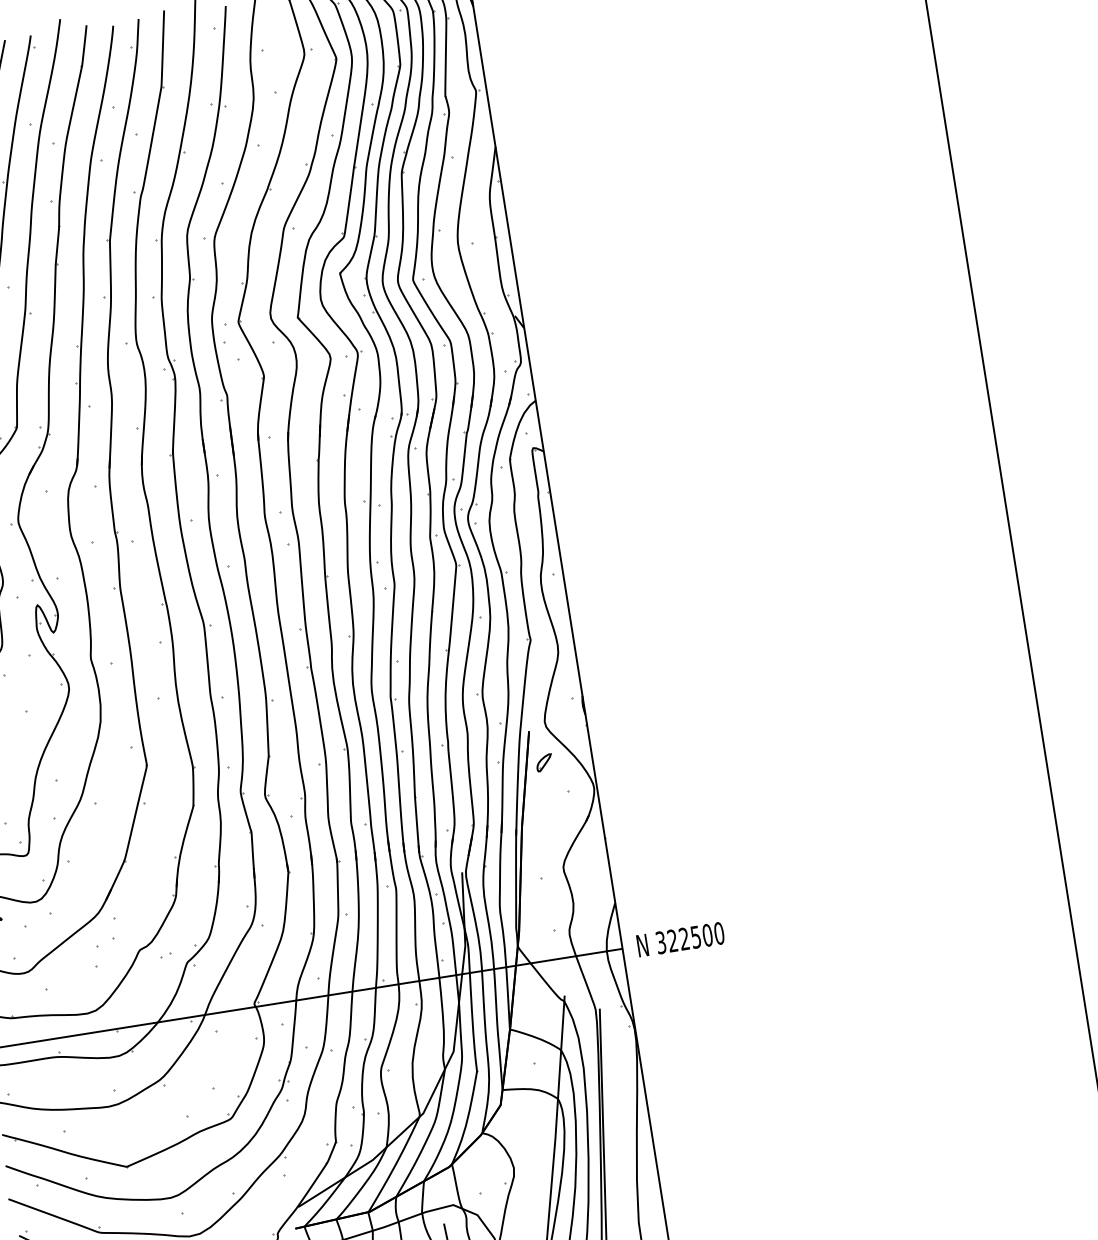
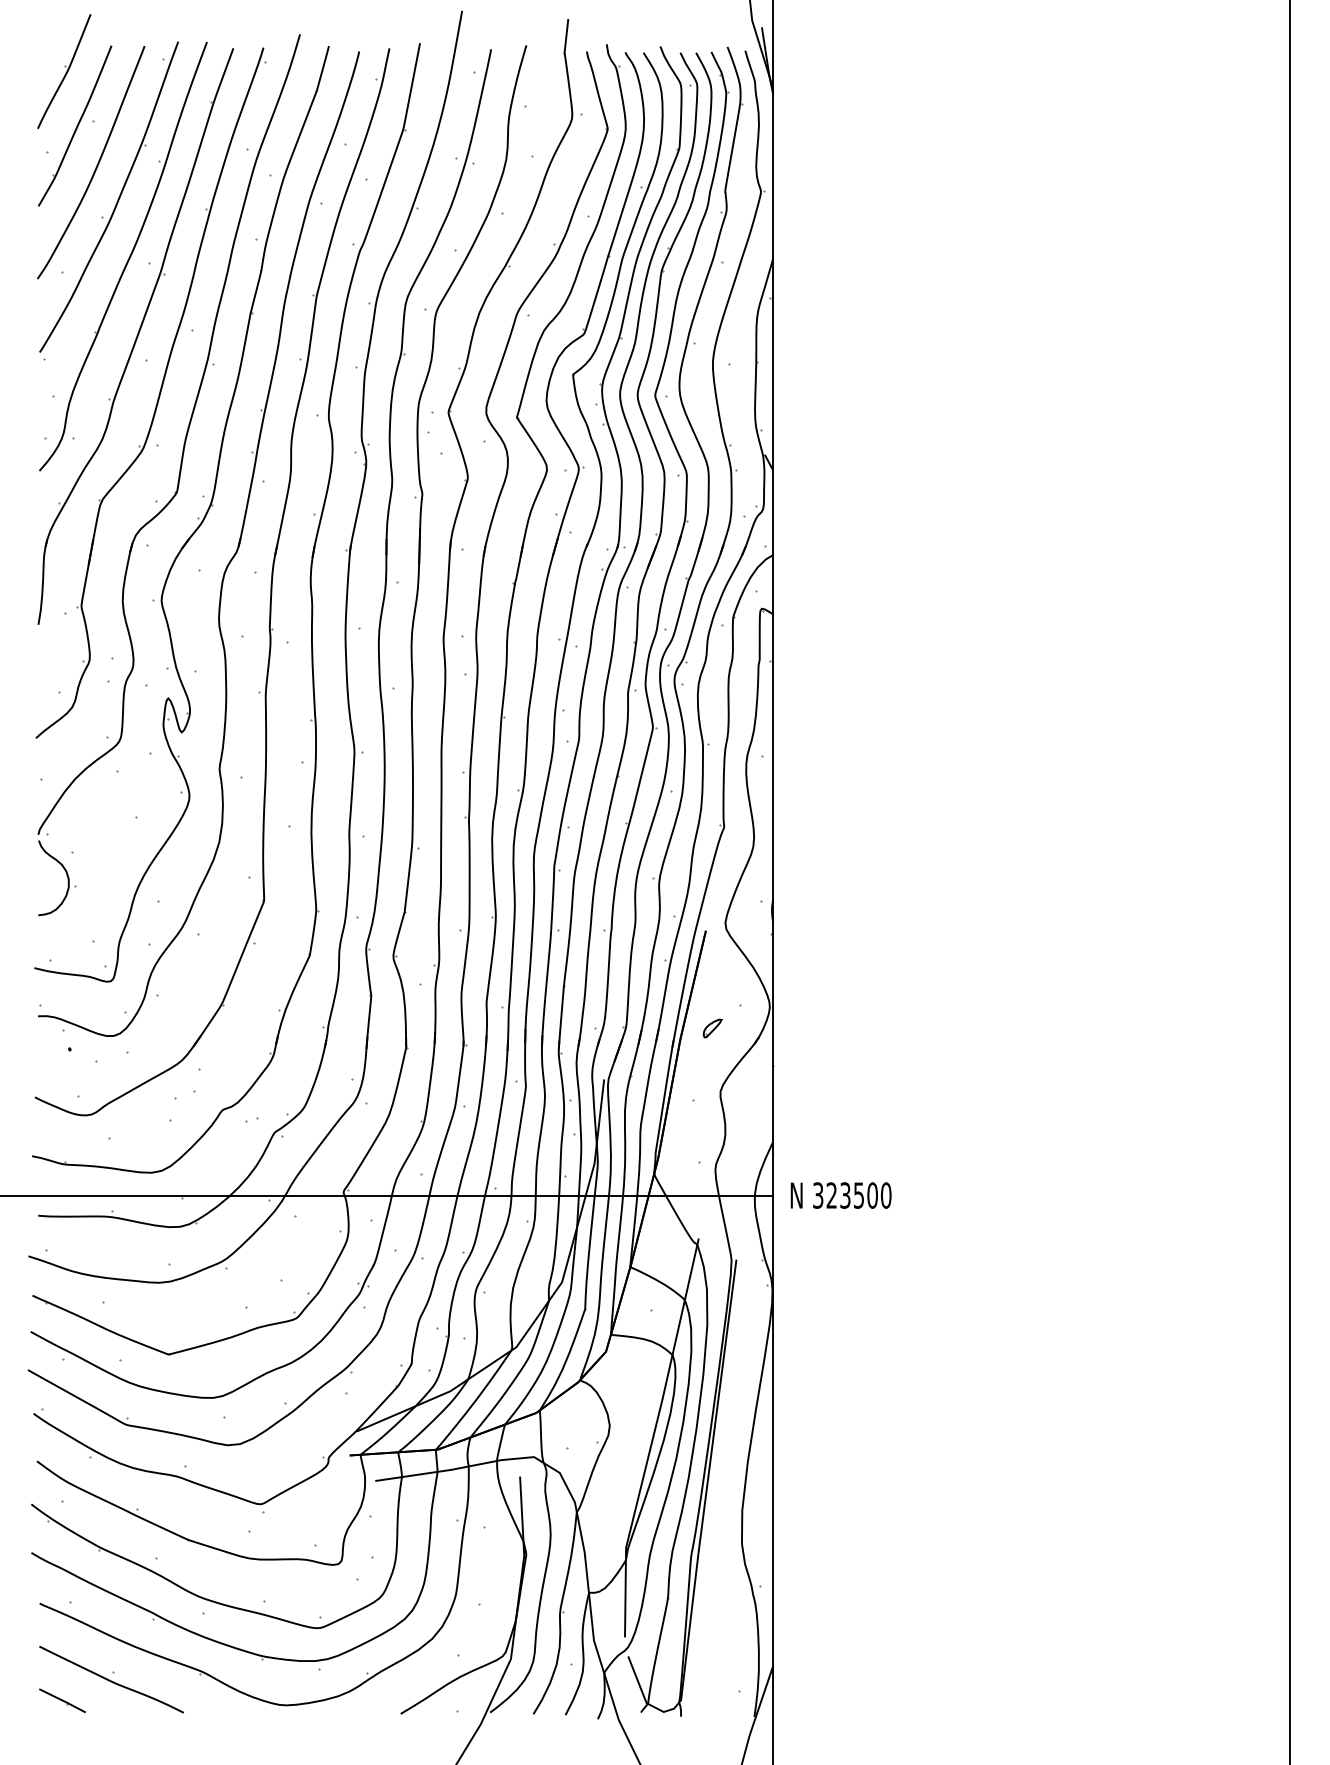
part: (544, 762) -> (712, 1028), moved
text: (684, 938) -> (845, 1195), 322500 -> 323500

